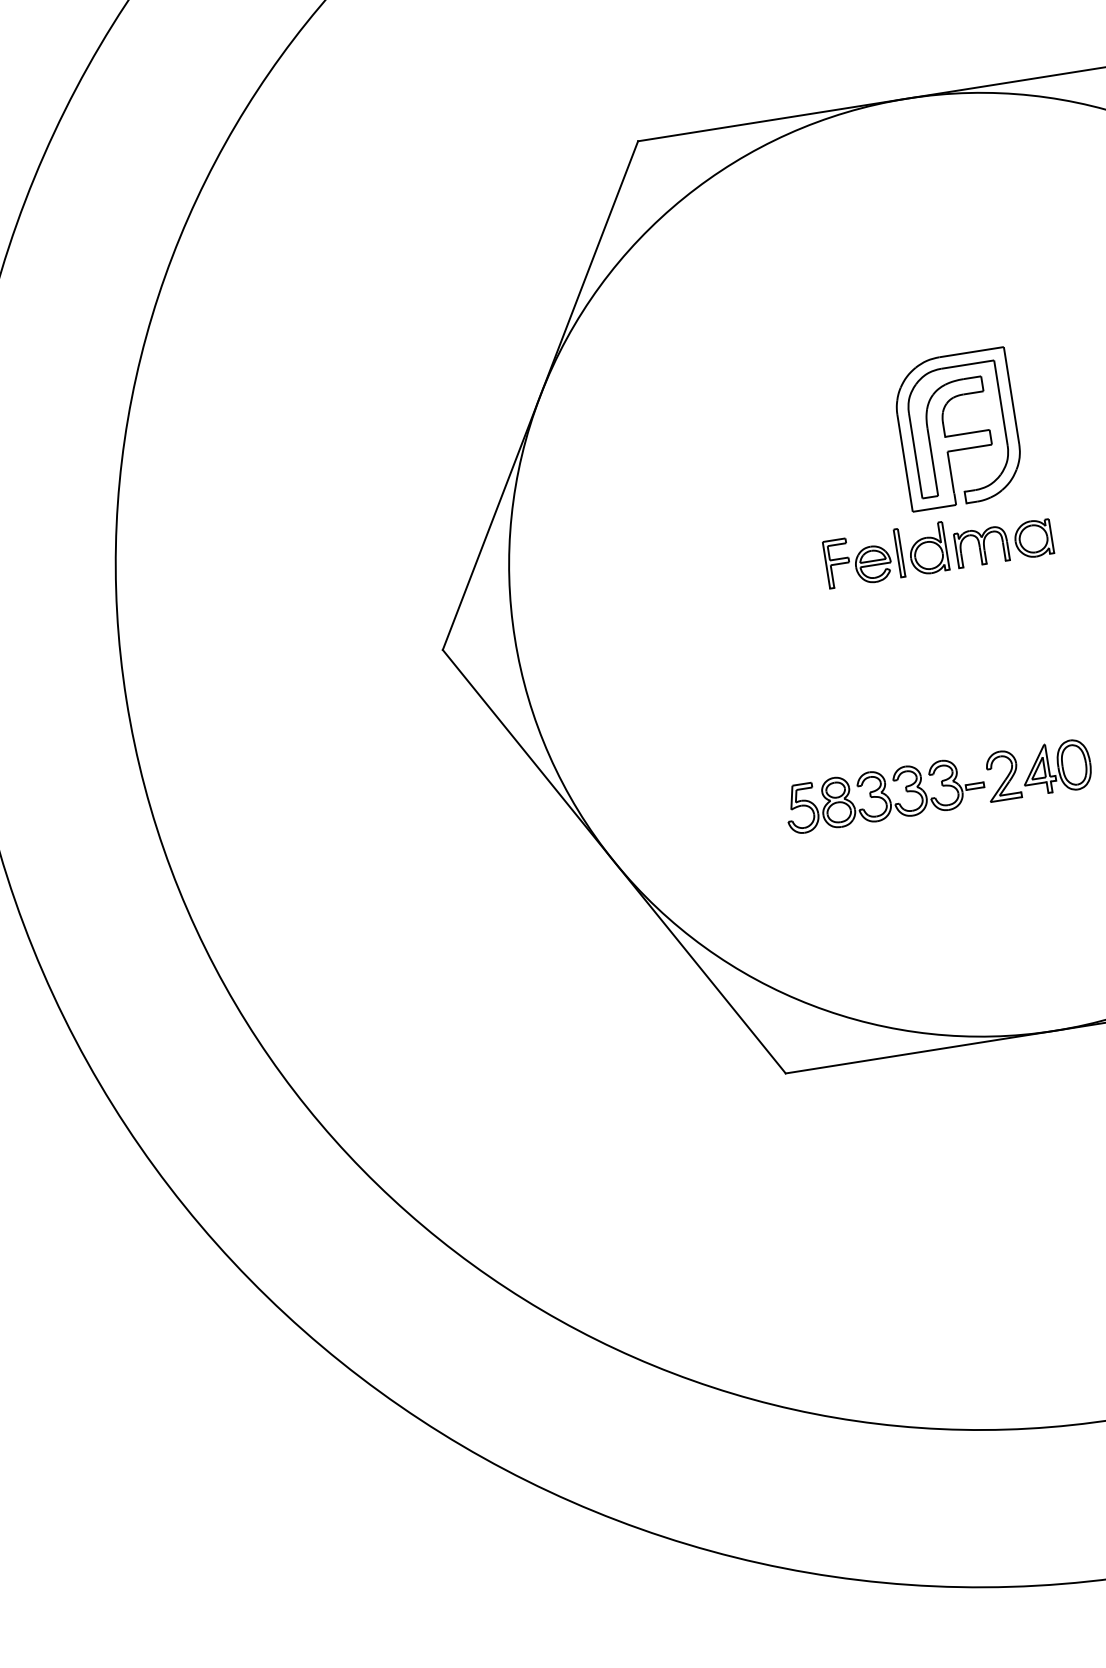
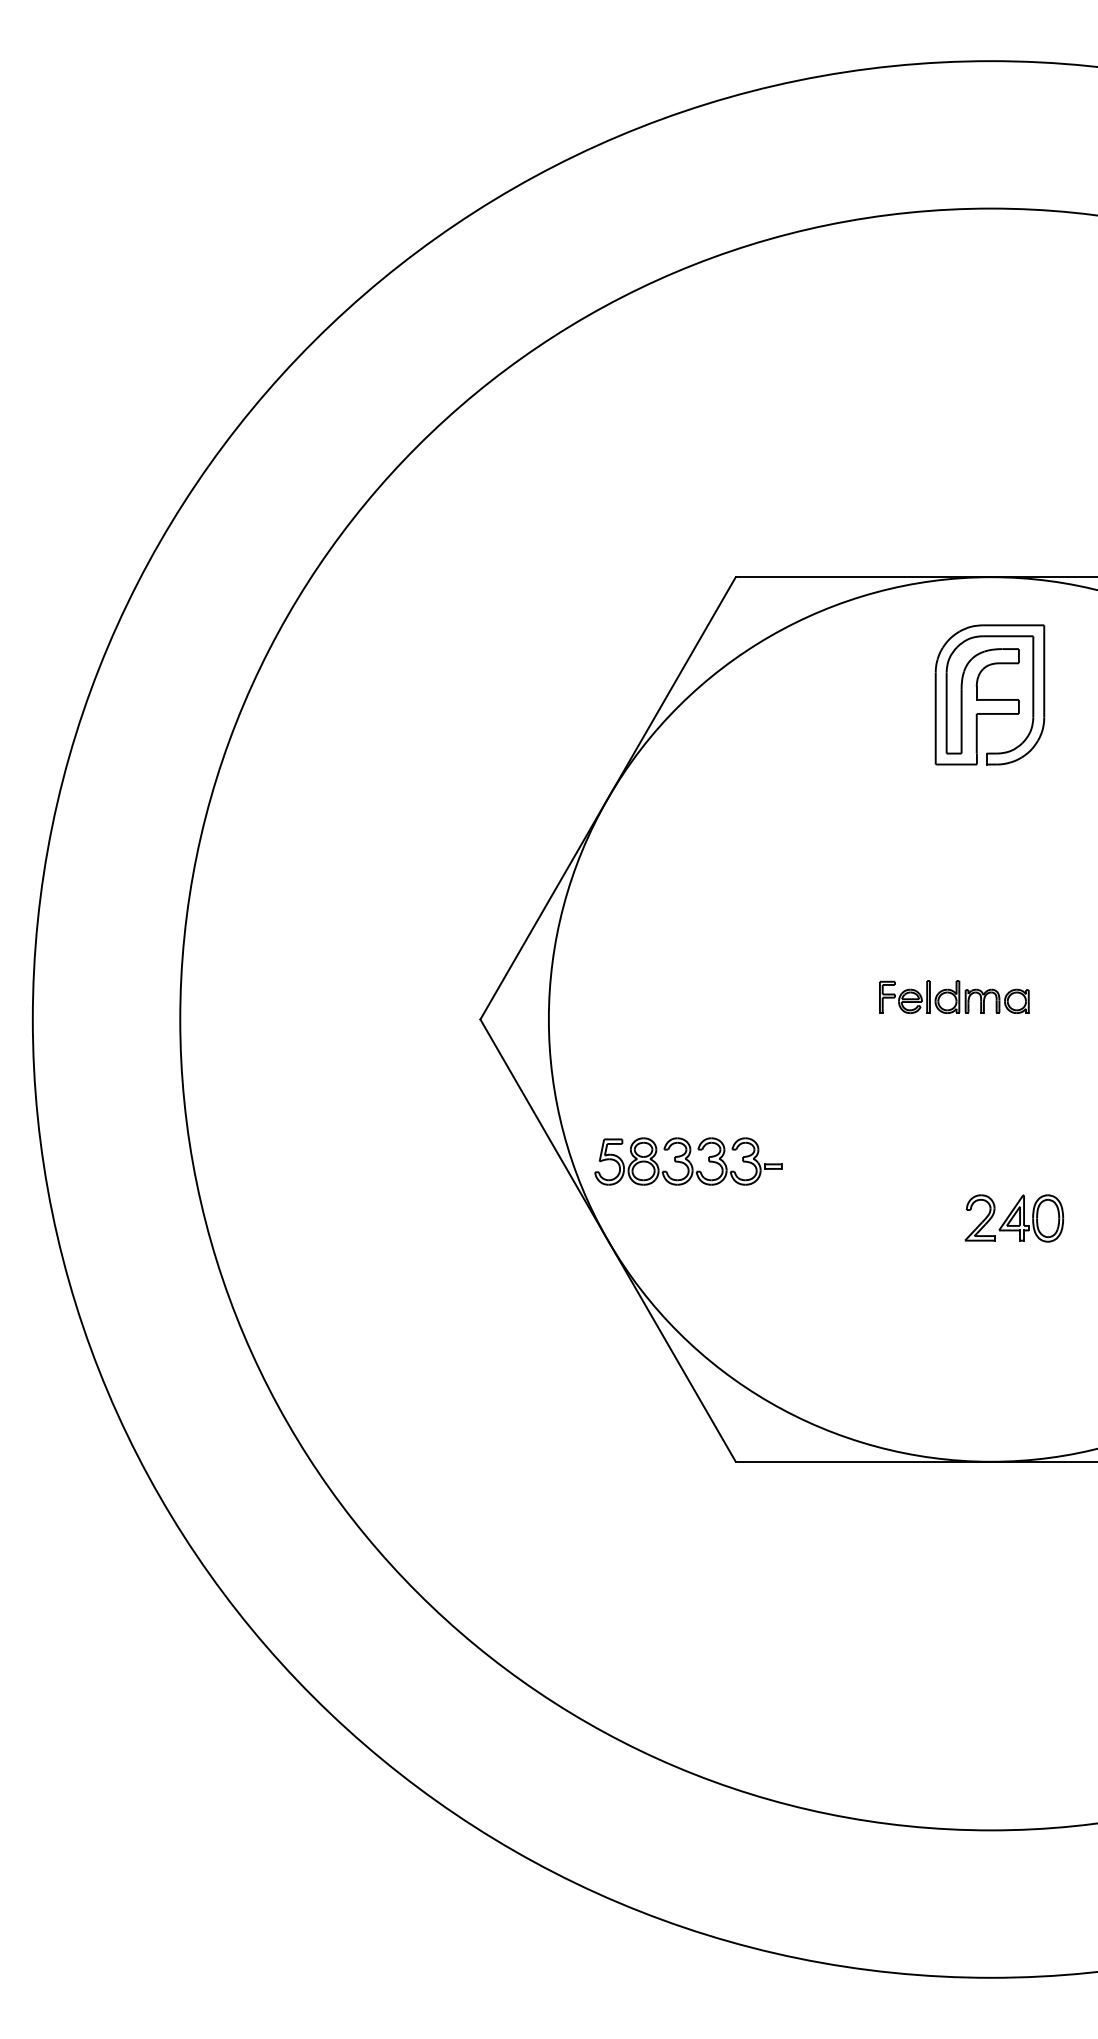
part: (957, 429) -> (989, 694), moved
part: (938, 546) -> (954, 996), size x0.7
part: (884, 794) -> (688, 1161), moved

